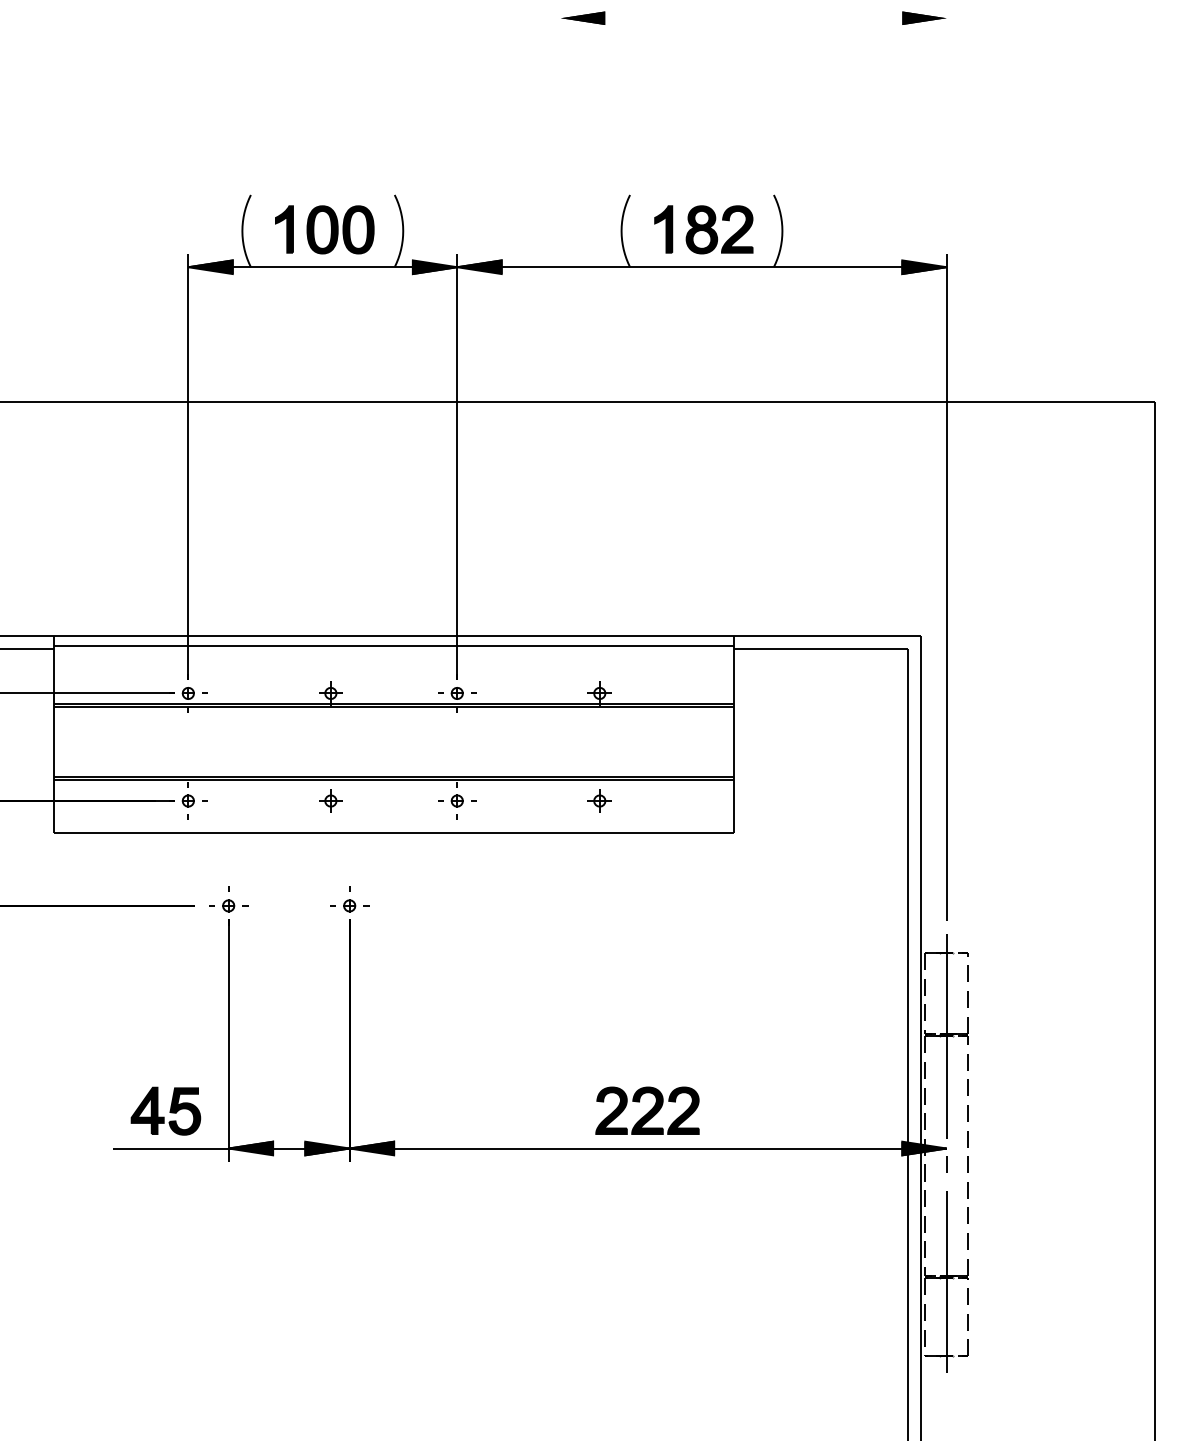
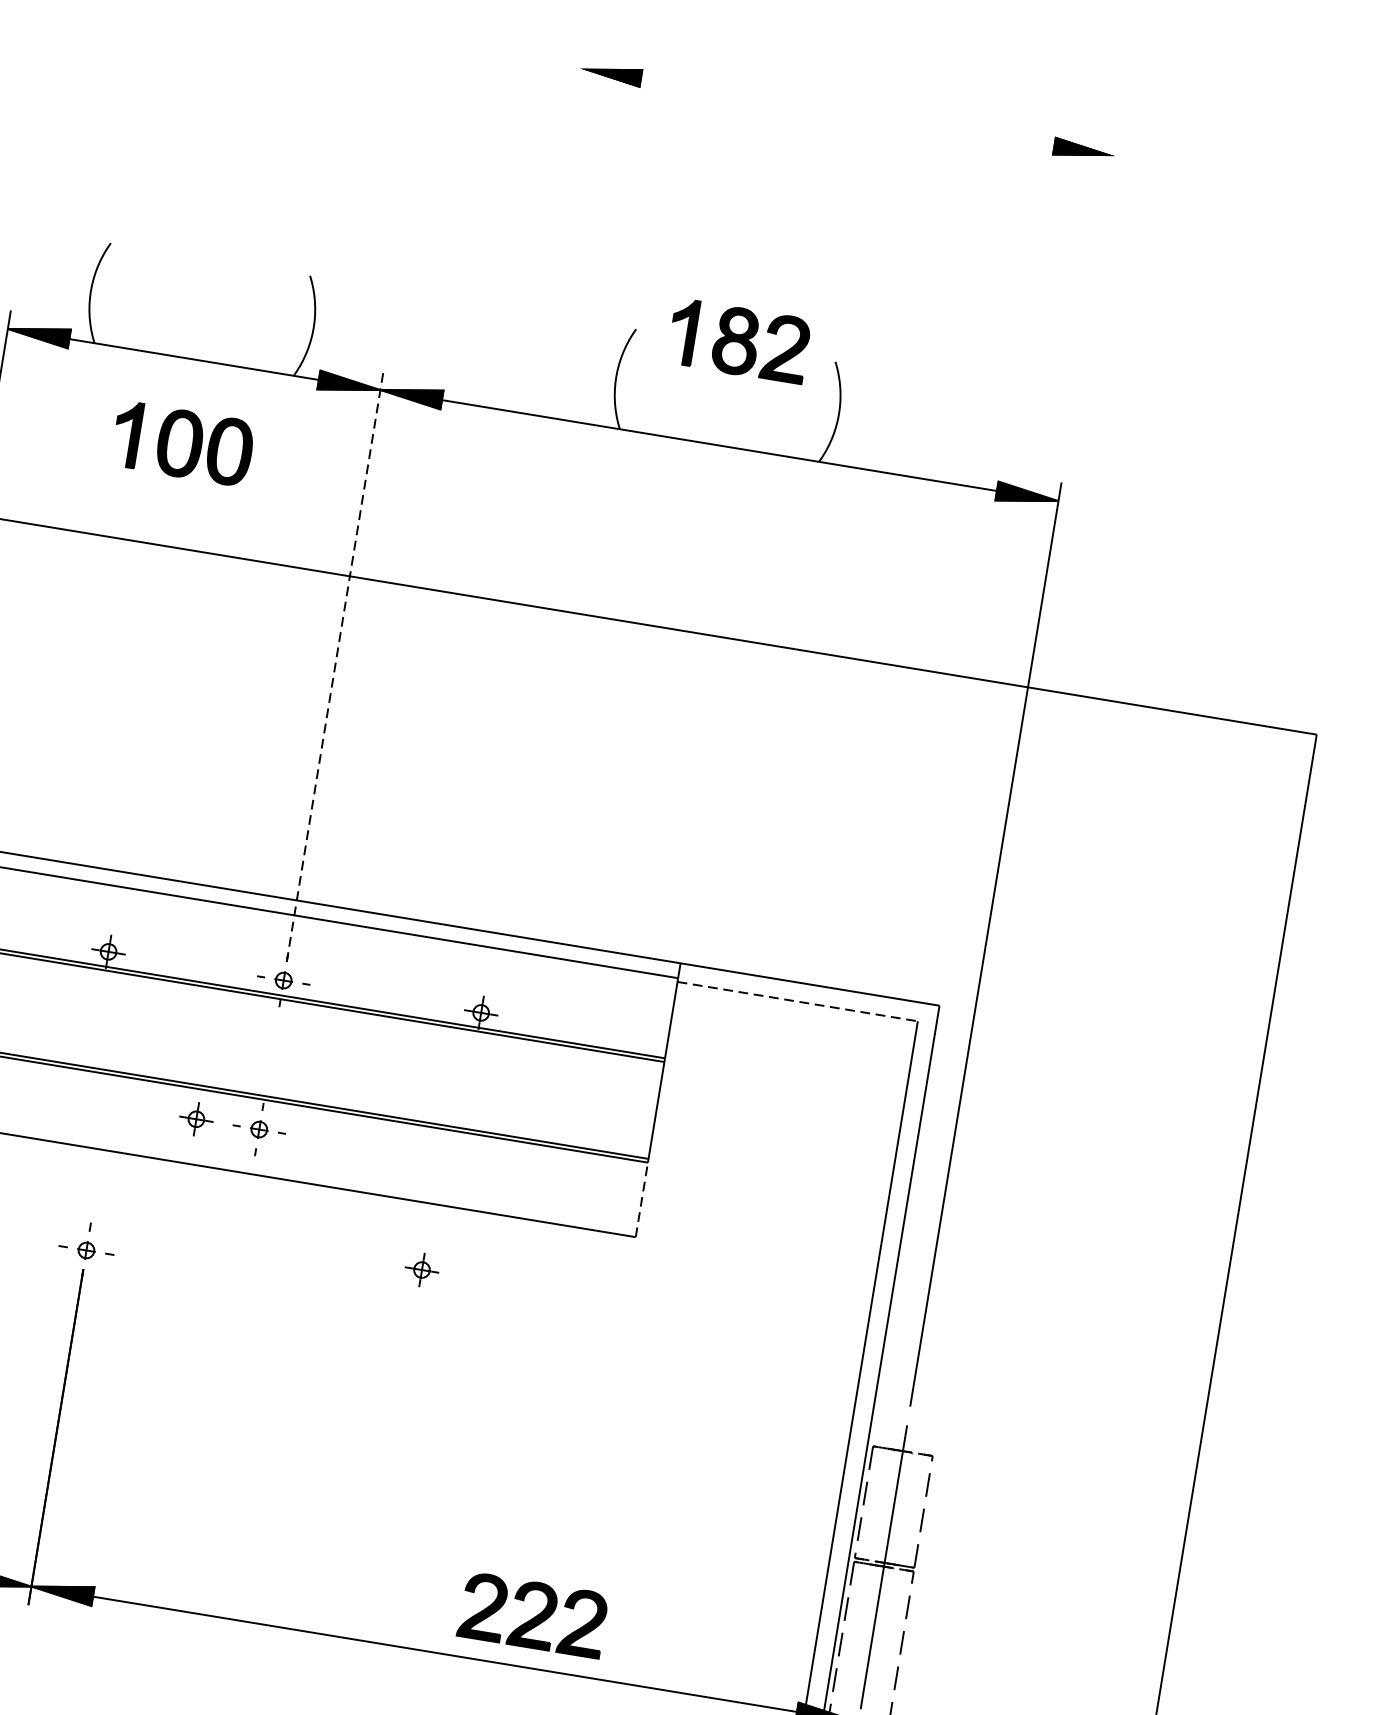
part: (324, 229) -> (182, 443), moved
part: (703, 229) -> (738, 340), moved
line: (457, 466) -> (335, 666), solid -> dashed
line: (821, 649) -> (798, 1002), solid -> dashed
part: (330, 800) -> (196, 1118), moved
part: (599, 800) -> (421, 1269), moved
line: (734, 806) -> (642, 1200), solid -> dashed
part: (647, 1110) -> (532, 1614), moved

